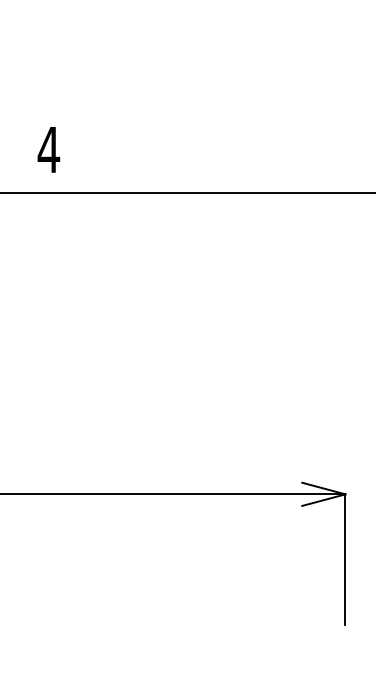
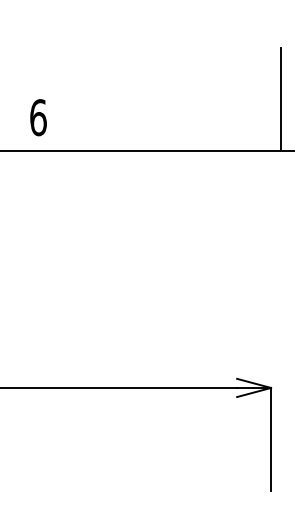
line: (358, 126) -> (281, 99), added
text: (49, 149) -> (38, 117), 4 -> 6

